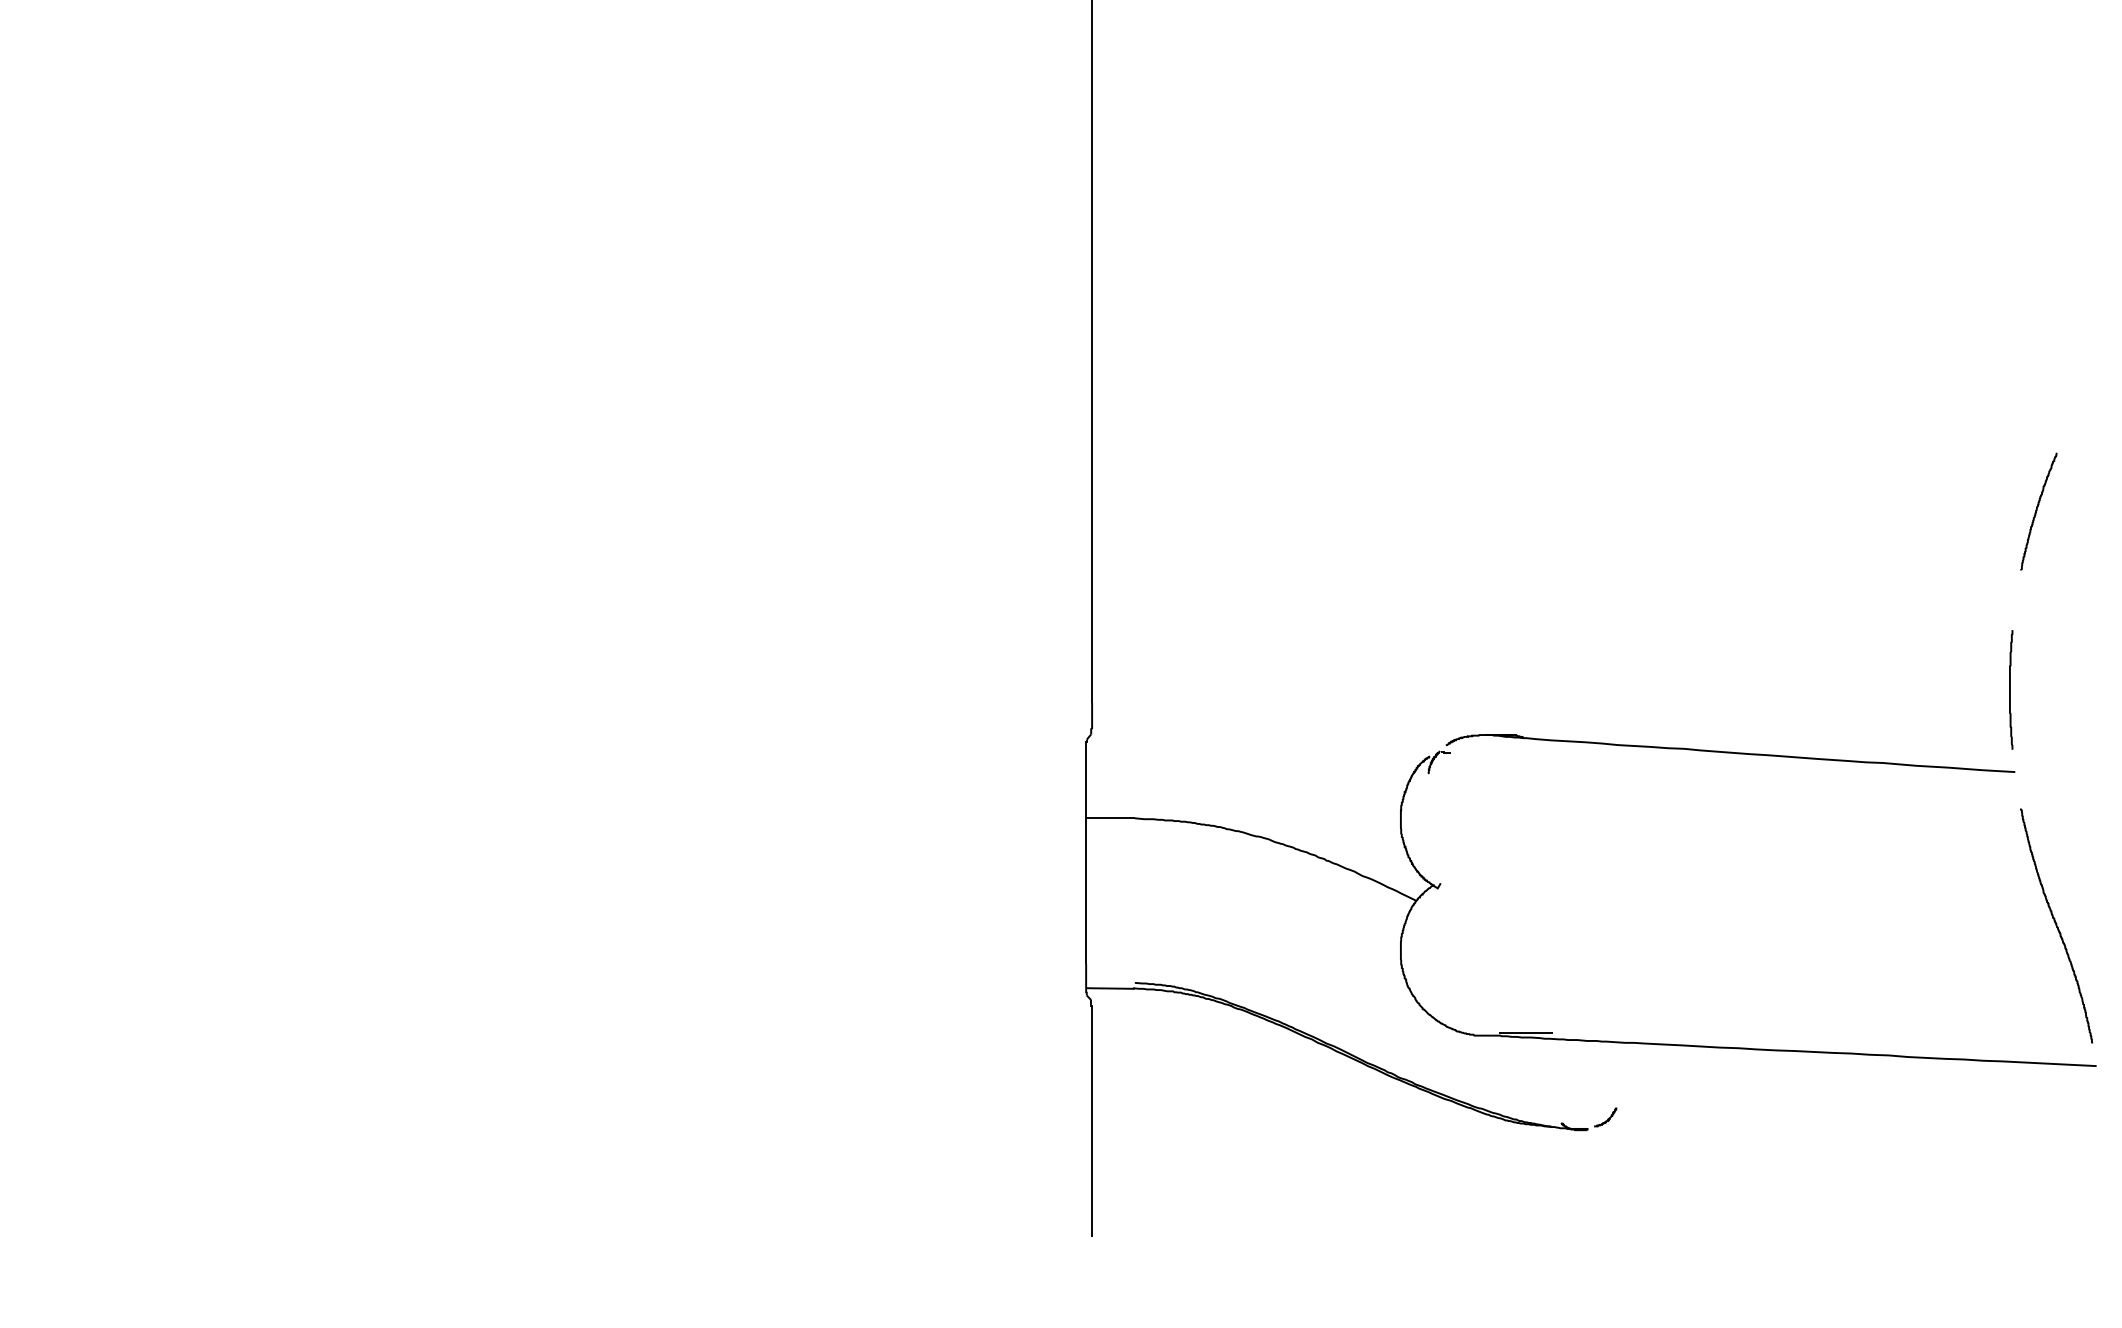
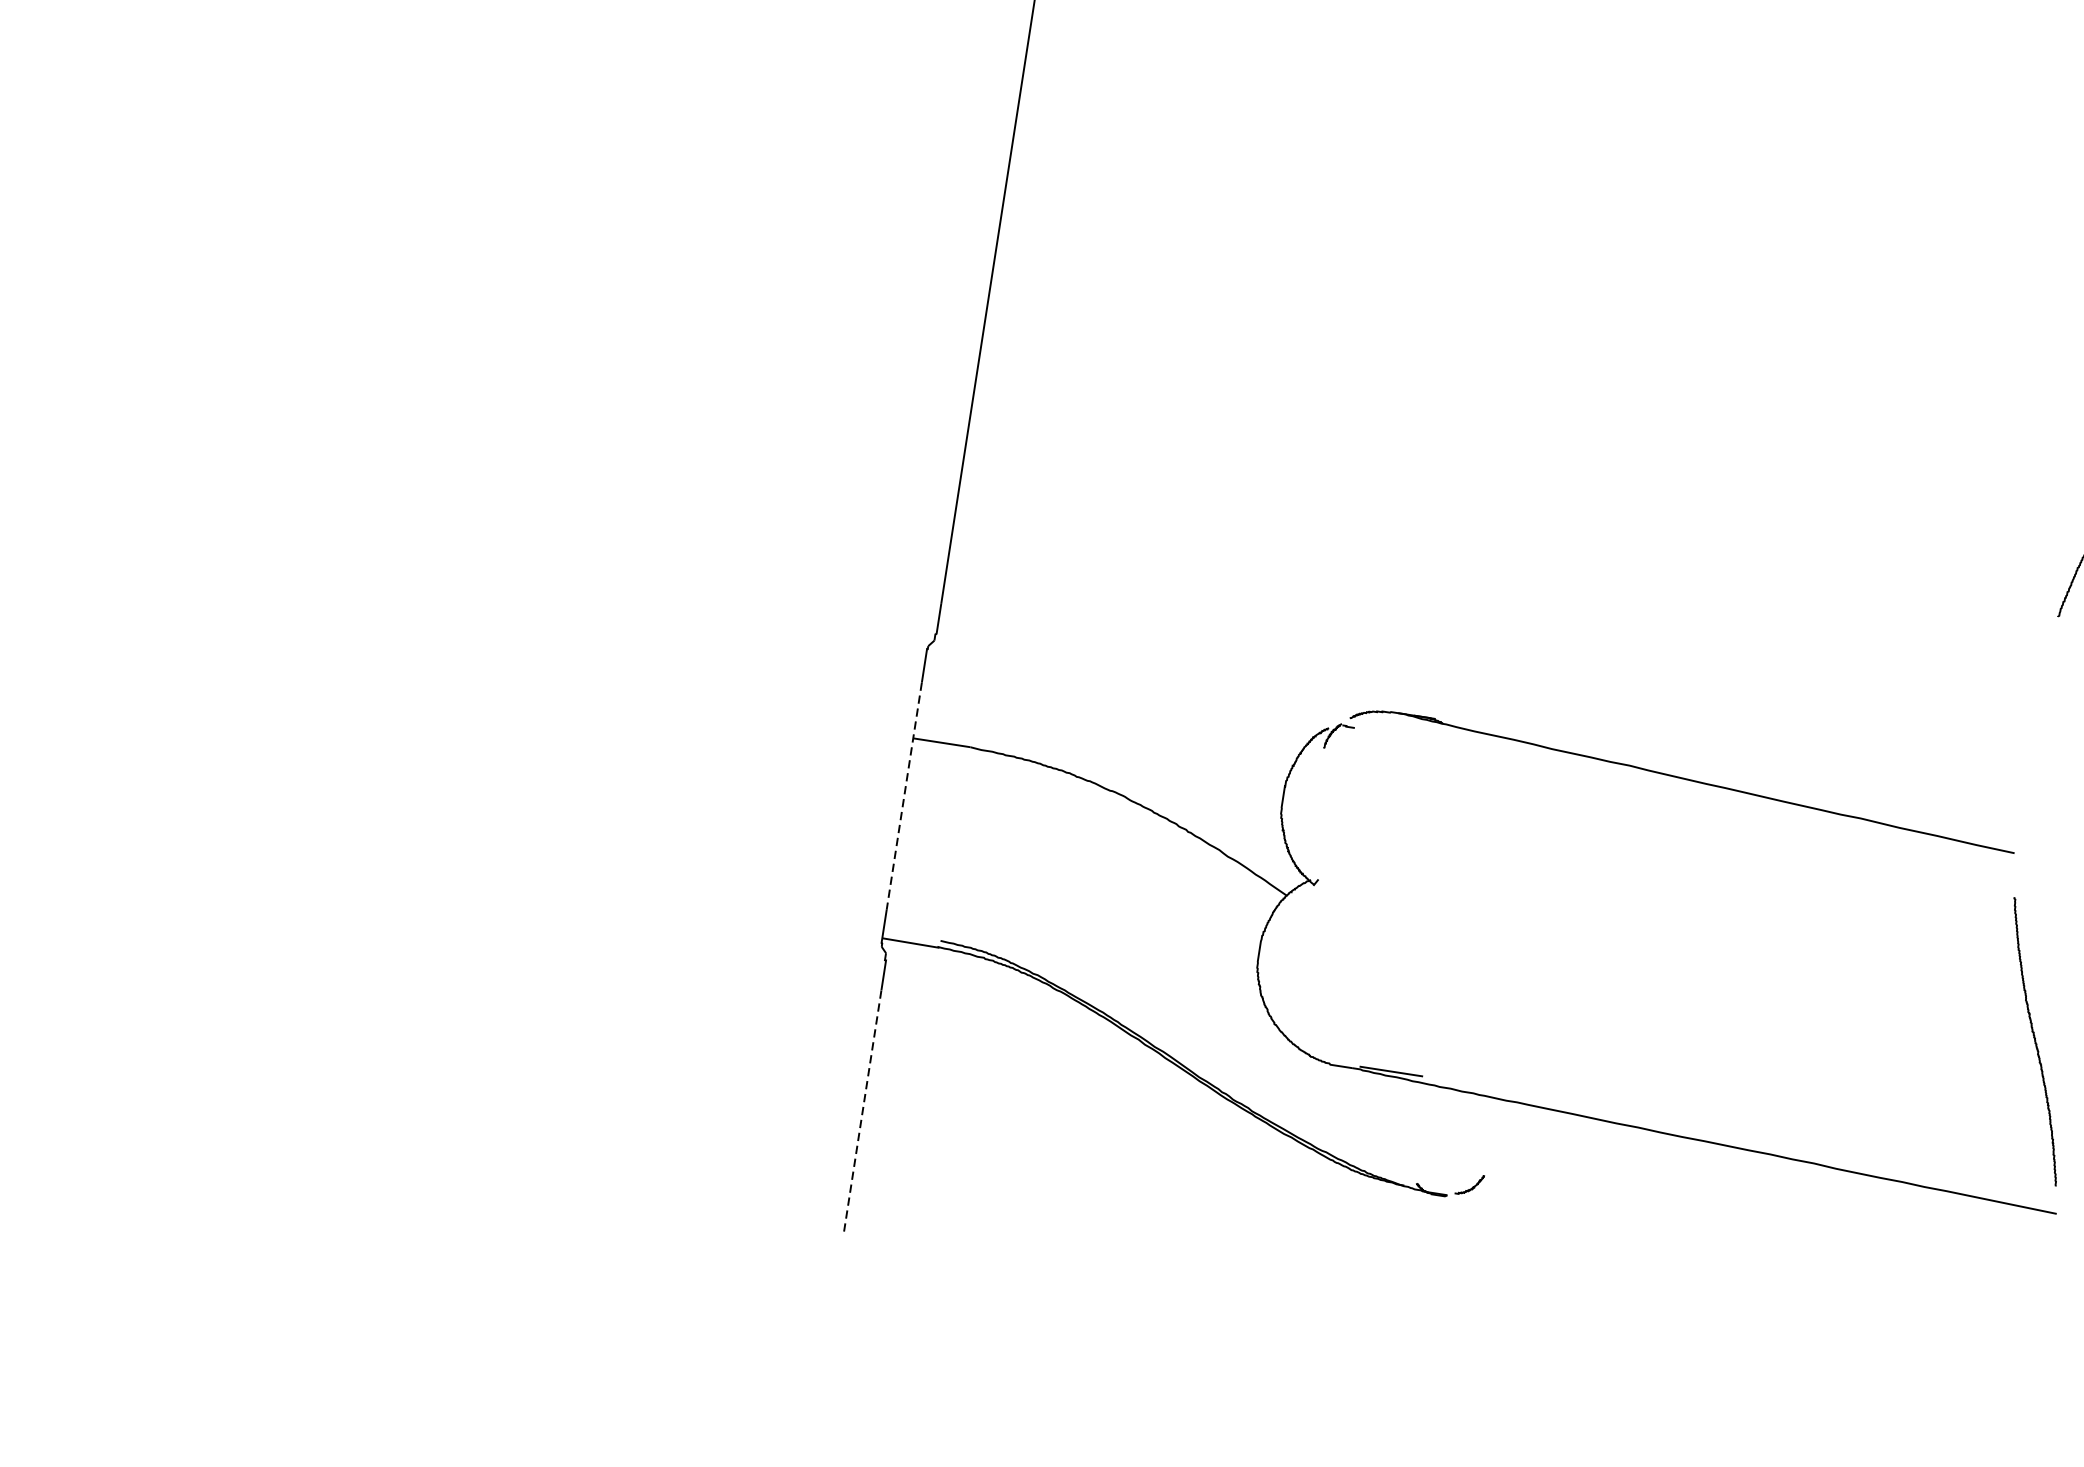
curve: (2010, 689) -> (2024, 755), removed
line: (1086, 867) -> (904, 796), solid -> dashed
line: (1092, 1134) -> (863, 1111), solid -> dashed

